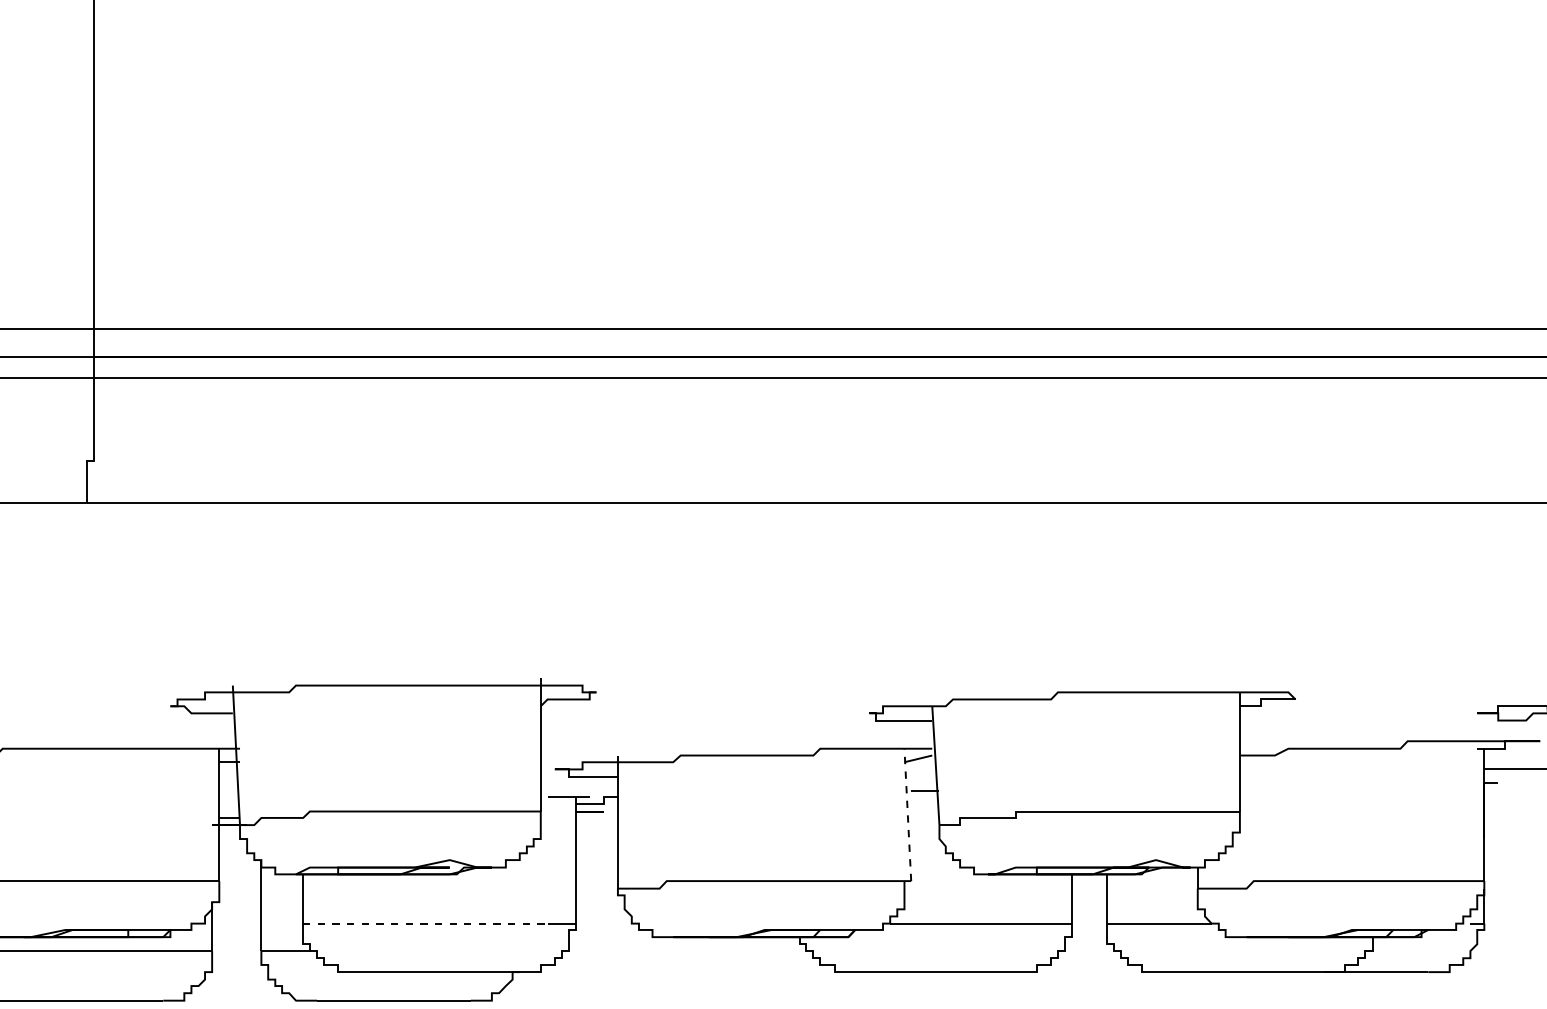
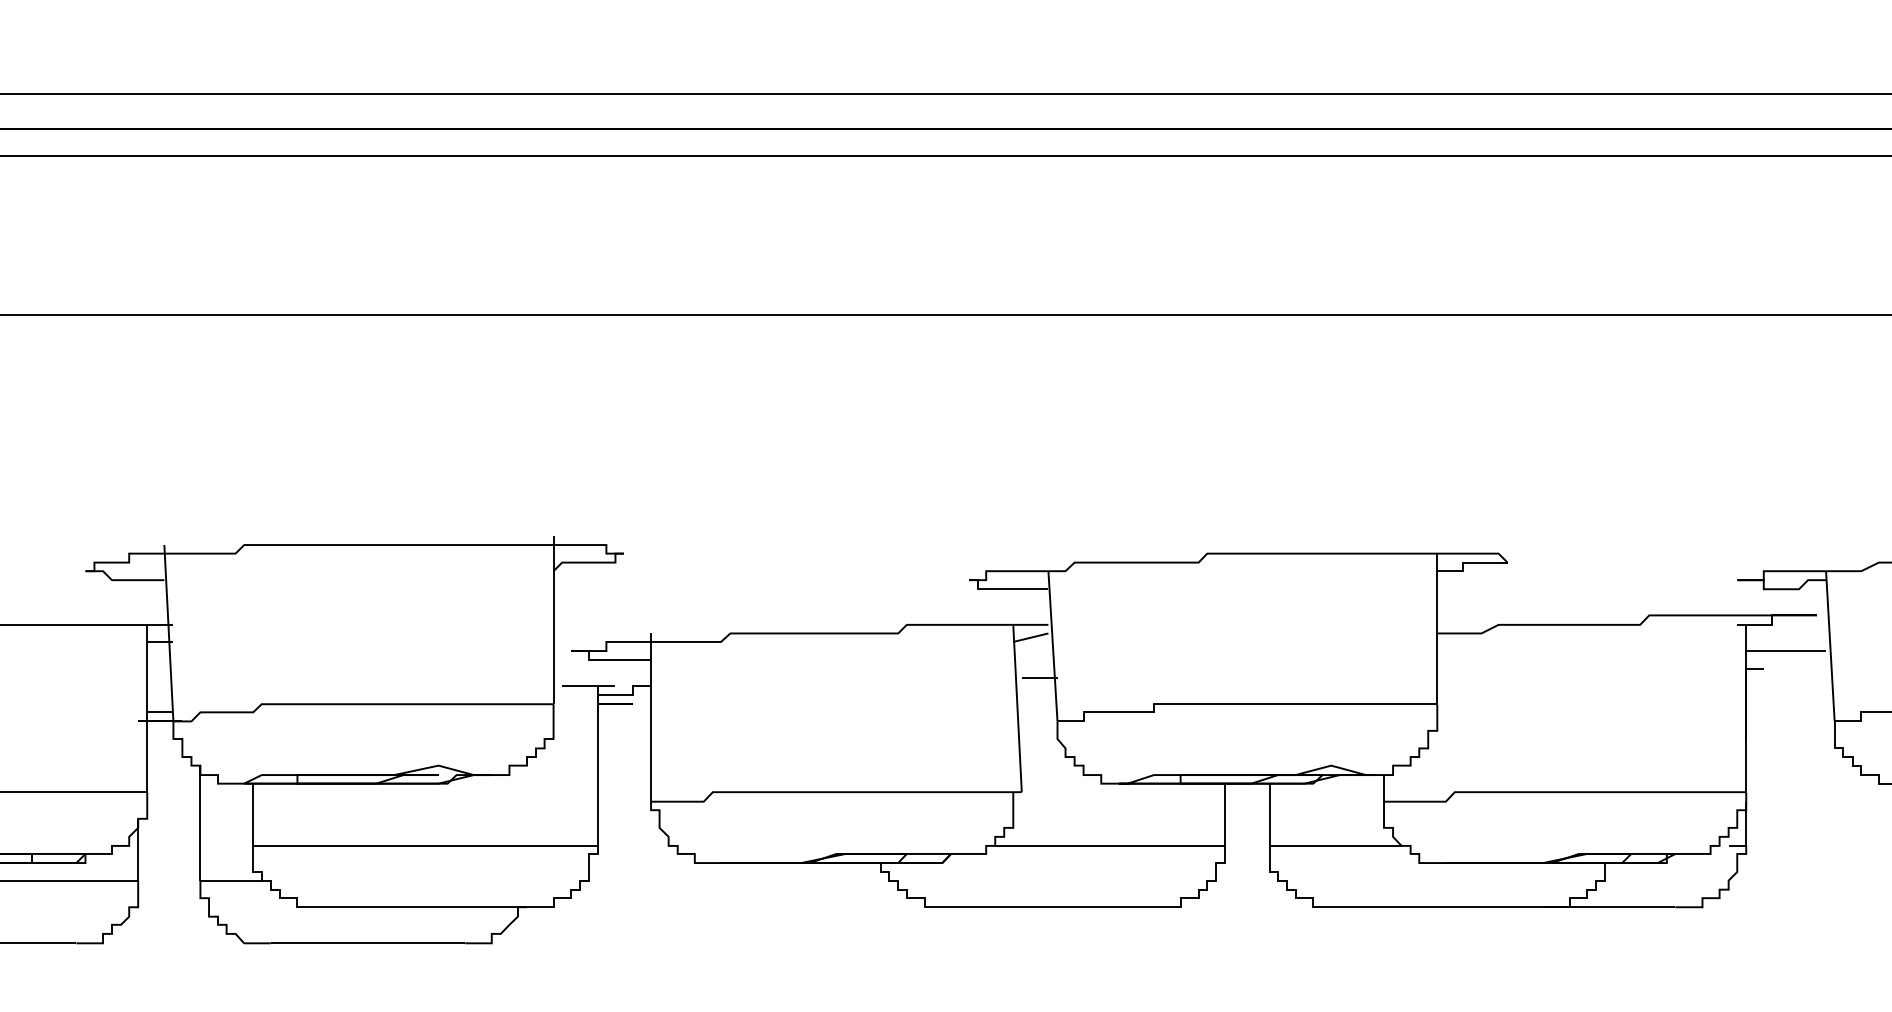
line: (907, 814) -> (1017, 707), dashed -> solid
line: (425, 923) -> (407, 845), dashed -> solid

